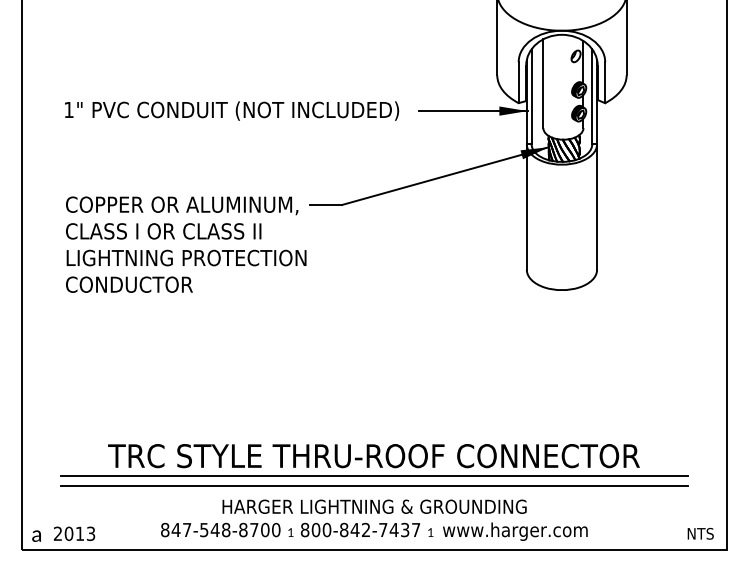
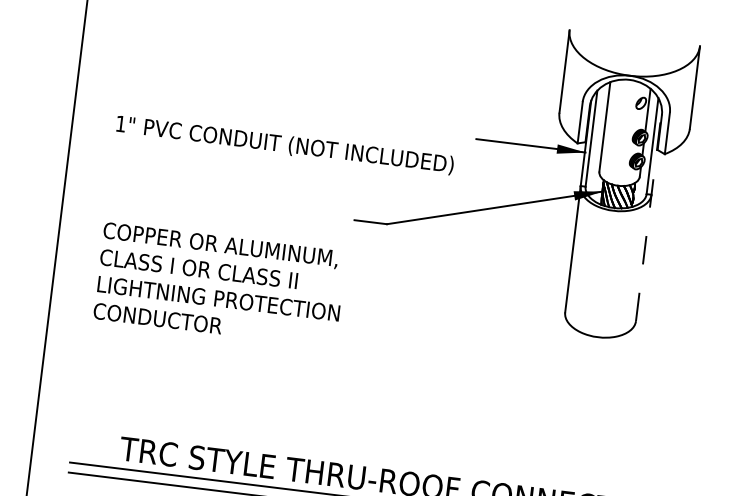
text: (232, 110) -> (285, 144), moved
line: (597, 164) -> (649, 215), solid -> dashed
text: (186, 244) -> (220, 285), moved

